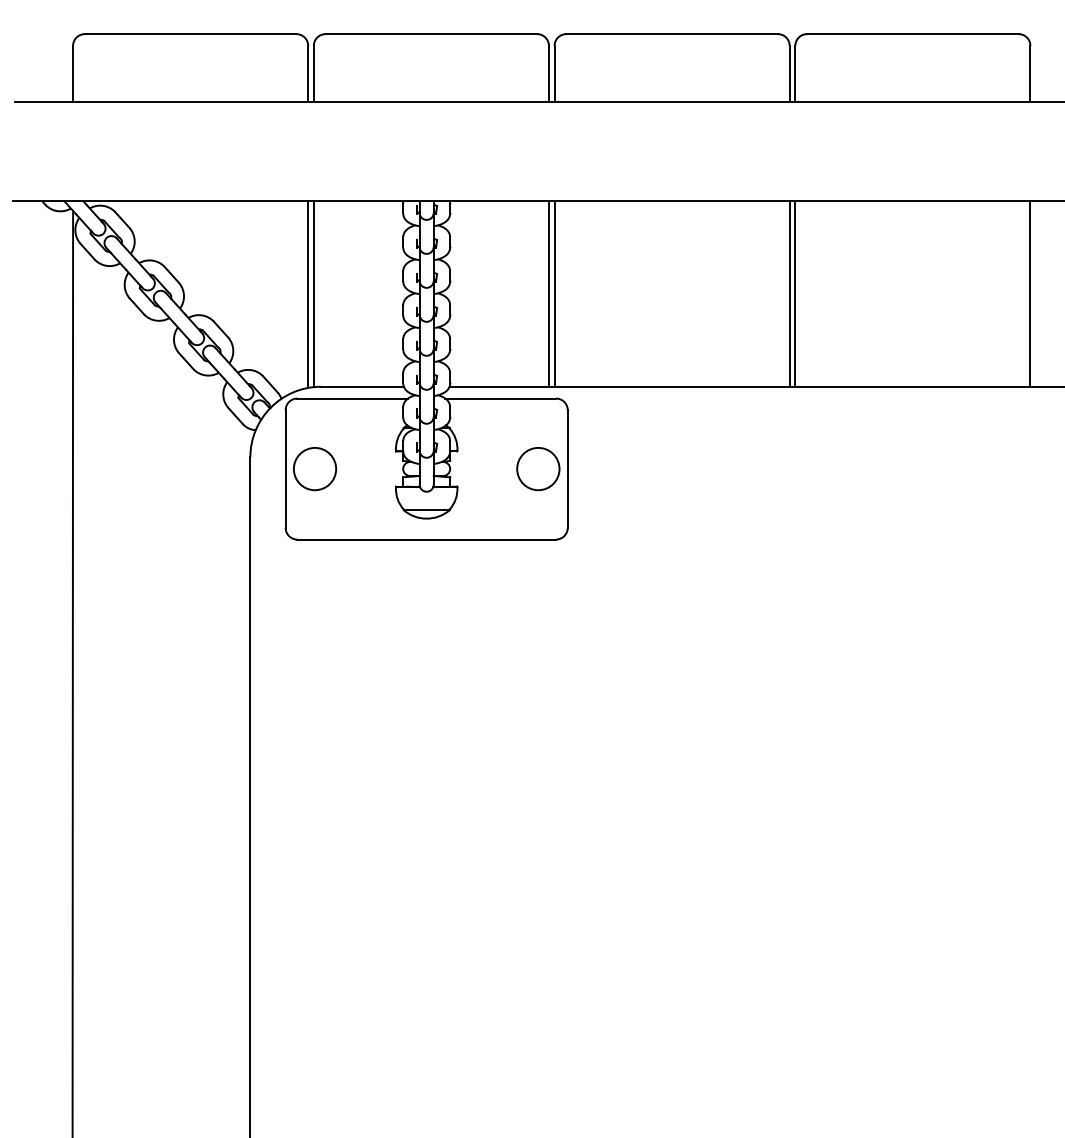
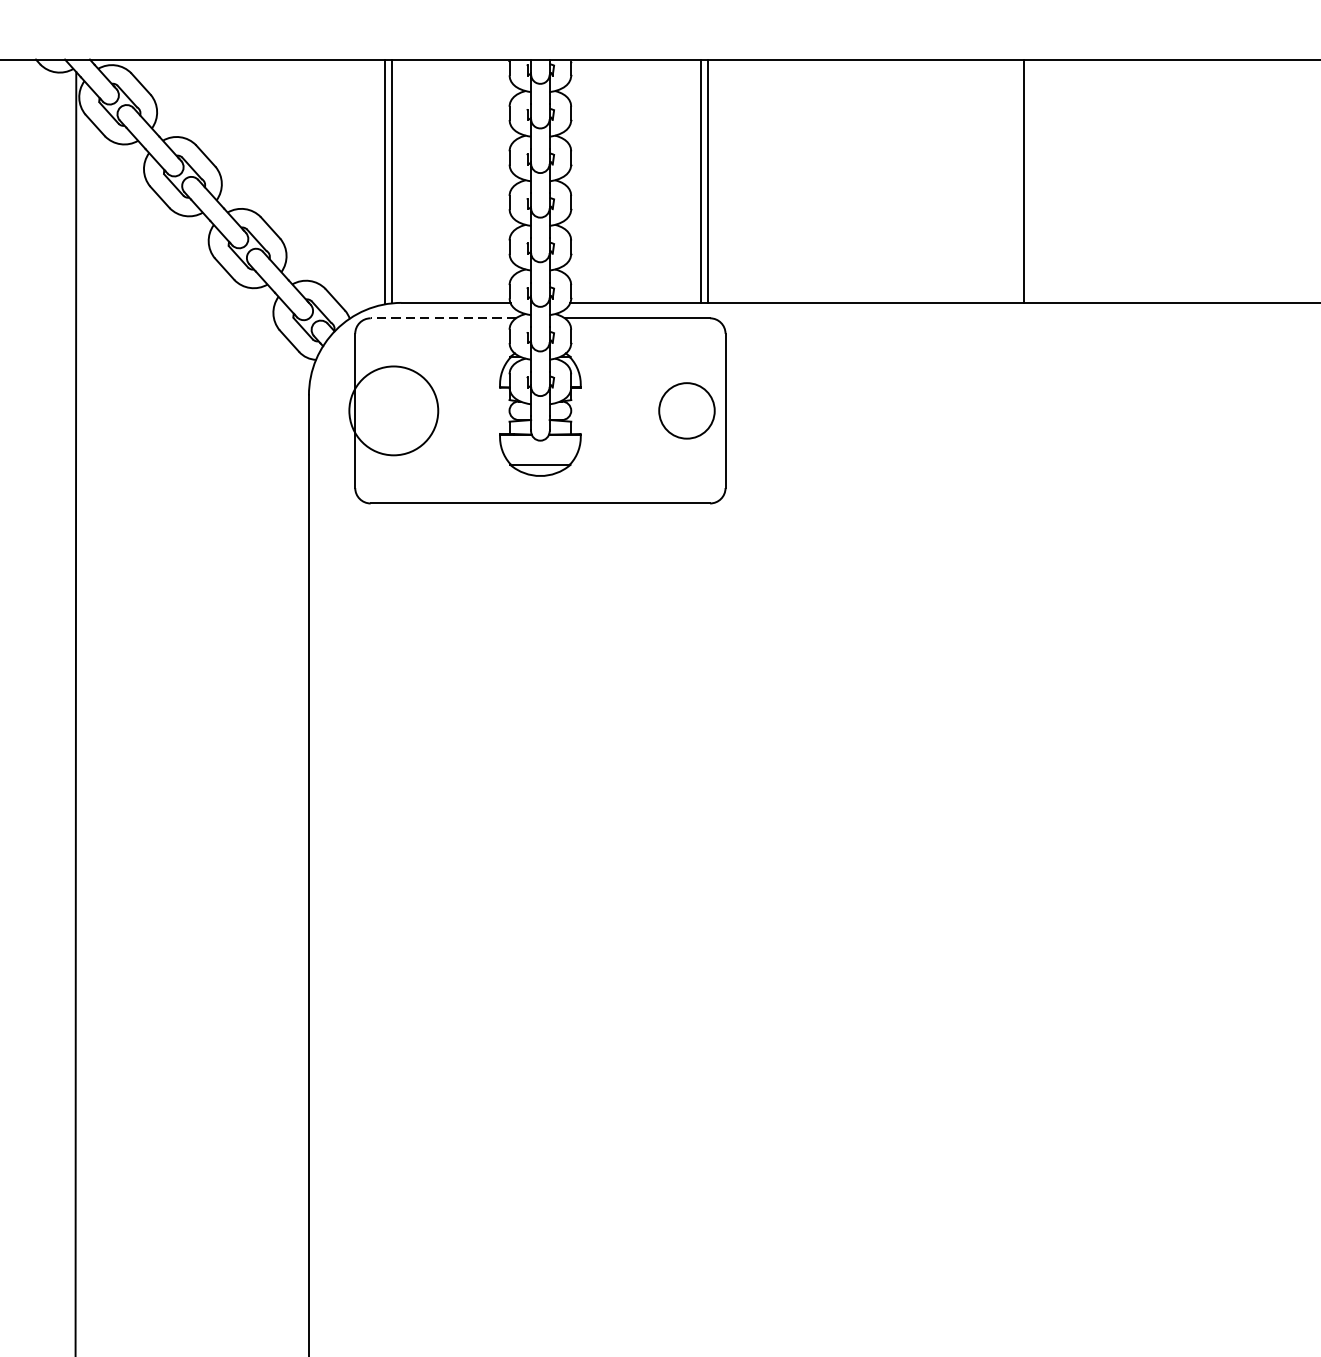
line: (789, 293) -> (1016, 180), removed
line: (352, 398) -> (443, 318), solid -> dashed
circle: (314, 468) -> (393, 410), size x1.6

